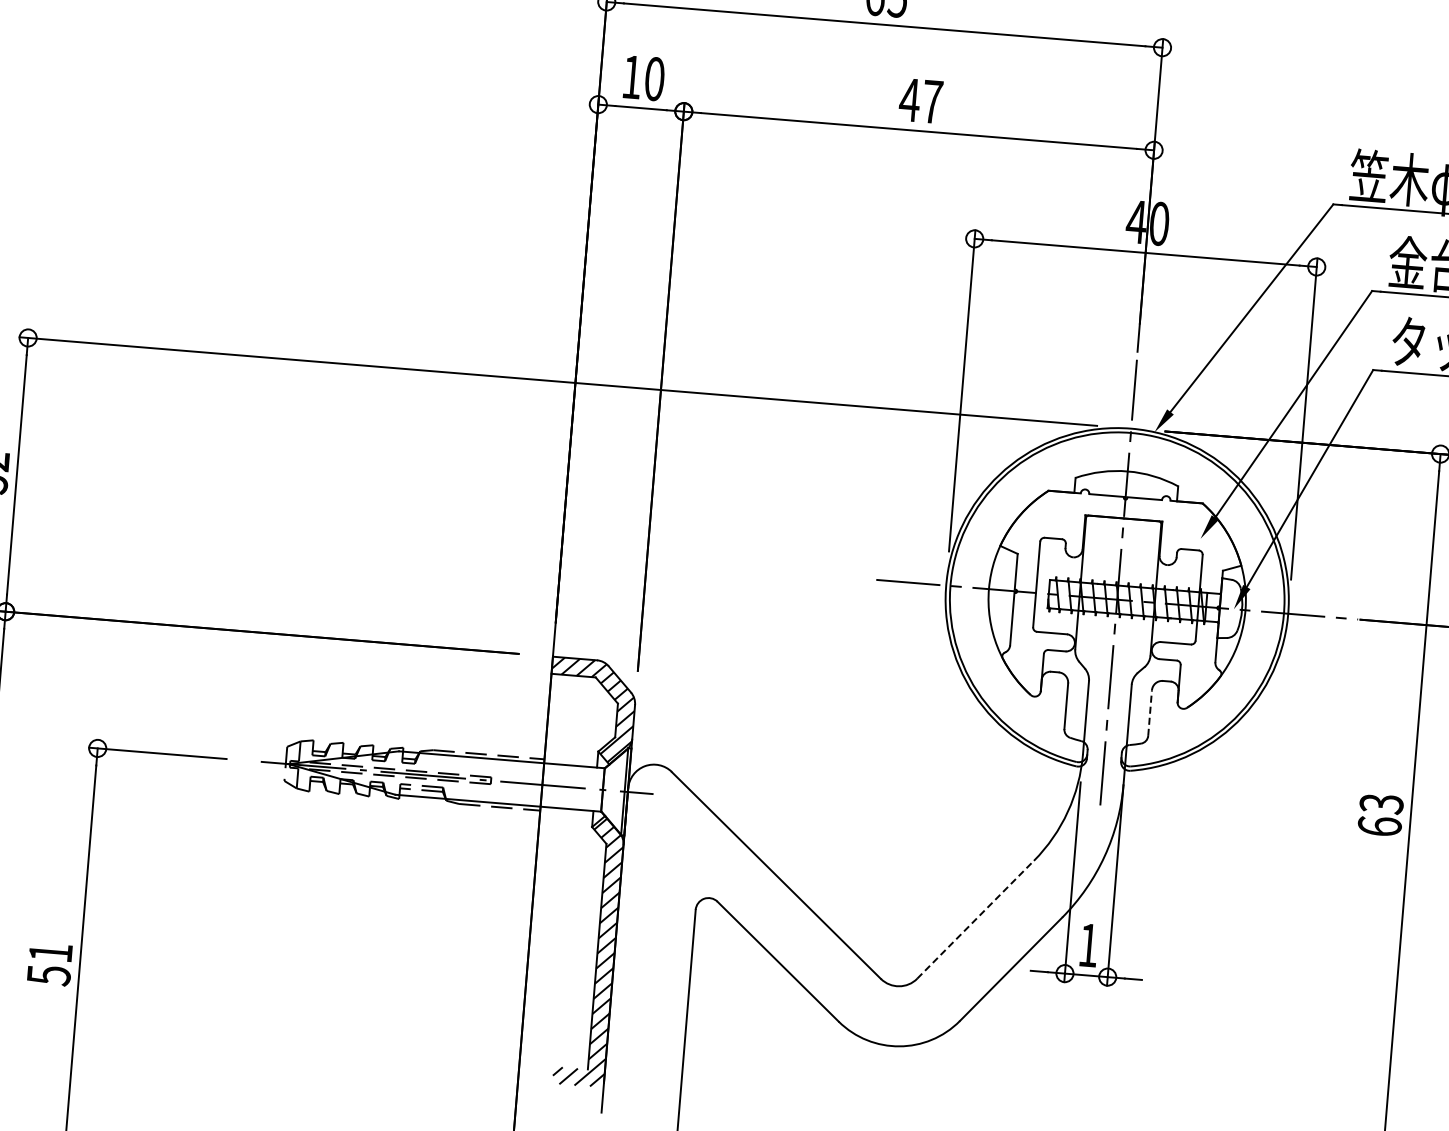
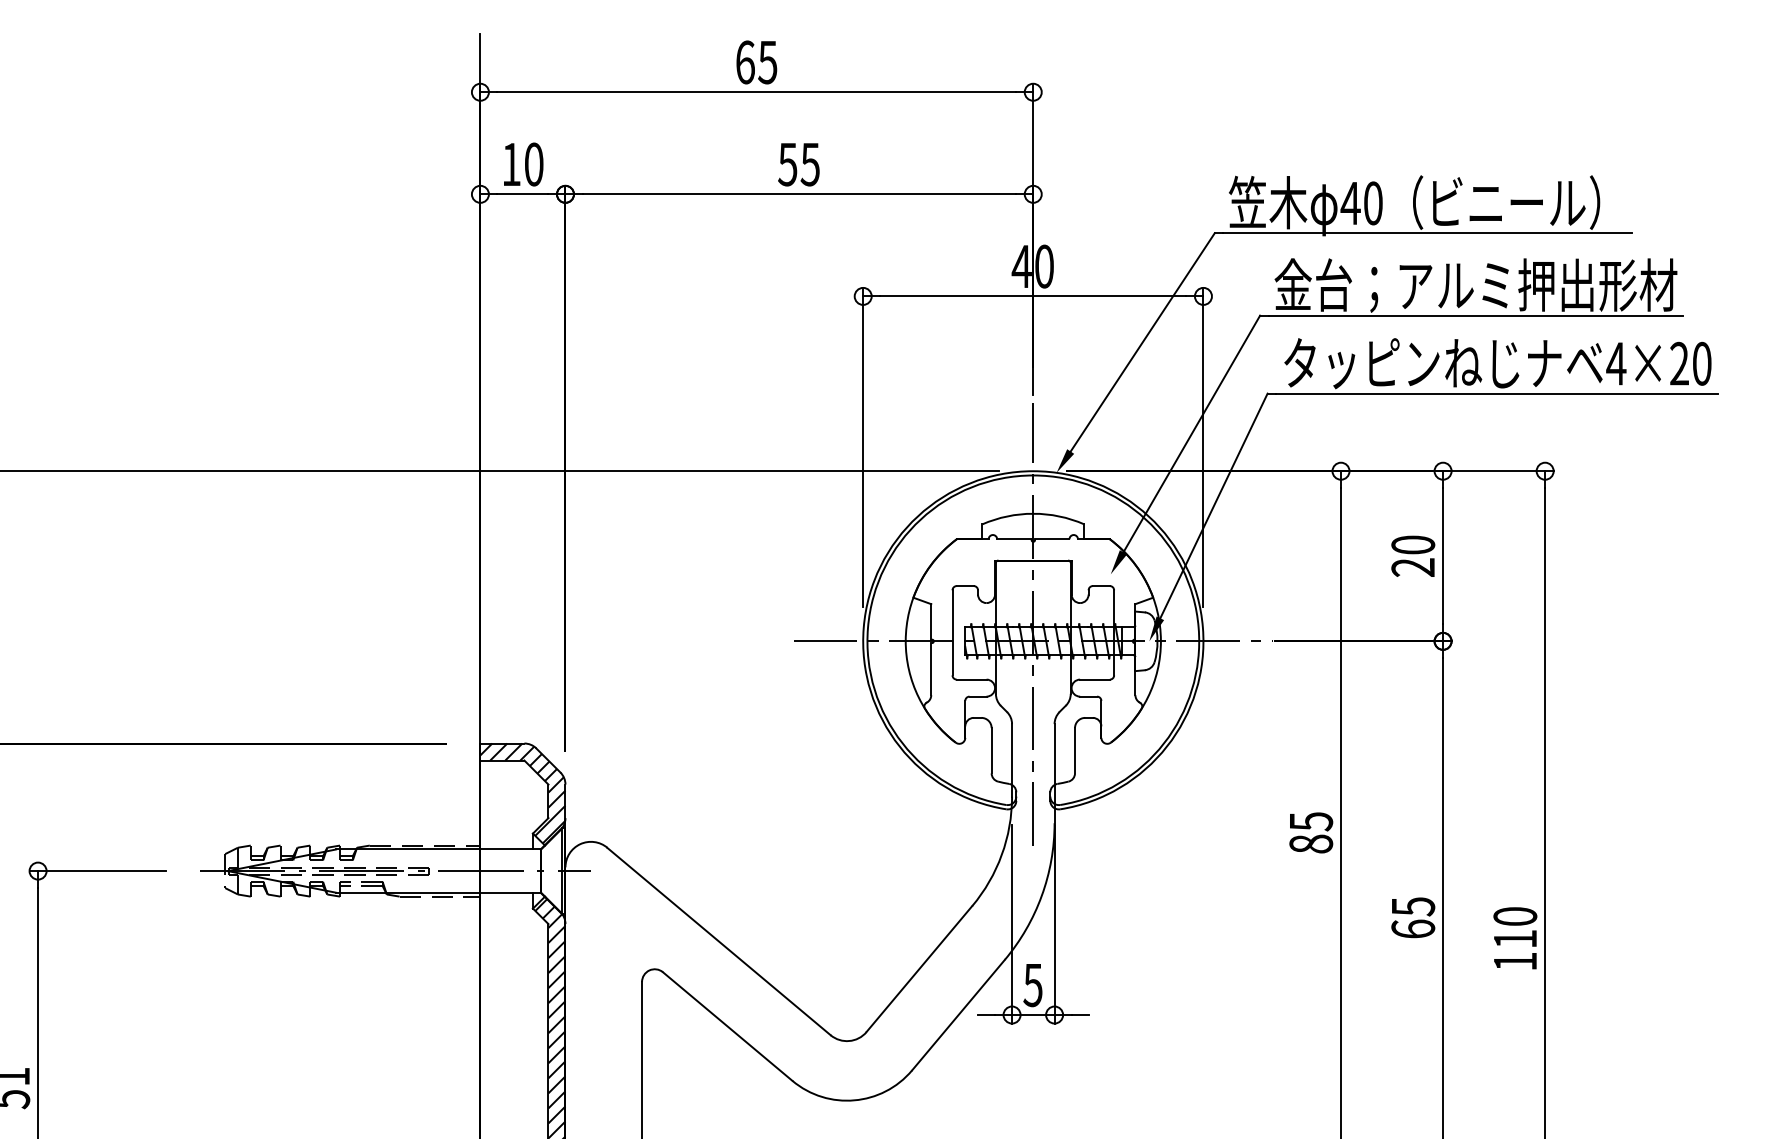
text: (920, 100) -> (798, 164), 47 -> 55
line: (1150, 712) -> (1075, 750), dashed -> solid
text: (1381, 814) -> (1311, 832), 63 -> 85
line: (975, 919) -> (919, 968), dashed -> solid
text: (1087, 945) -> (1032, 985), 1 -> 5

